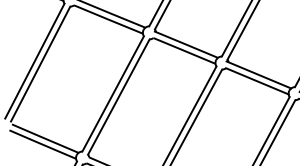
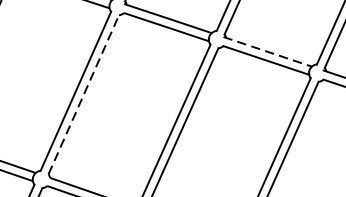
line: (259, 75) -> (268, 52), solid -> dashed
line: (119, 96) -> (84, 94), solid -> dashed

